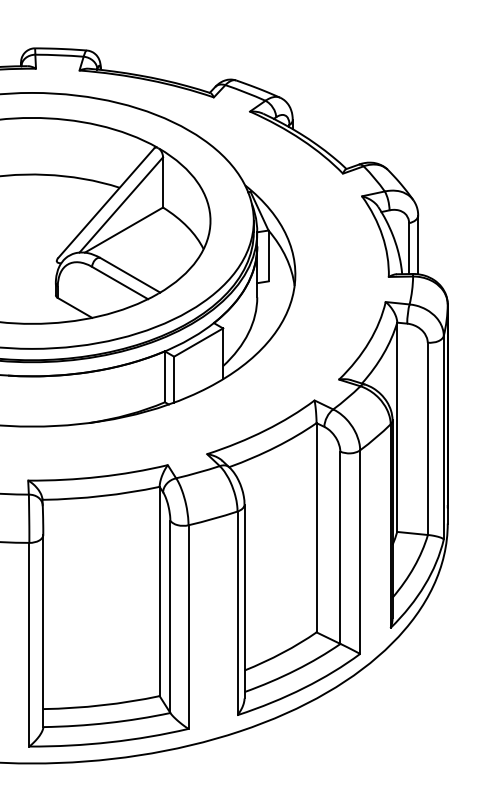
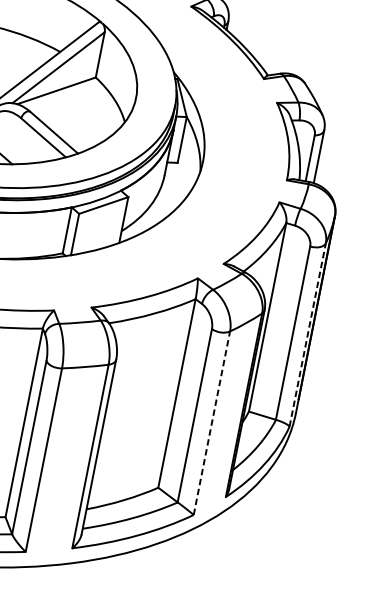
line: (443, 437) -> (307, 334), solid -> dashed
line: (360, 552) -> (212, 423), solid -> dashed

